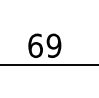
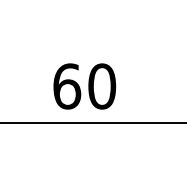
text: (53, 45) -> (101, 85), 69 -> 60

